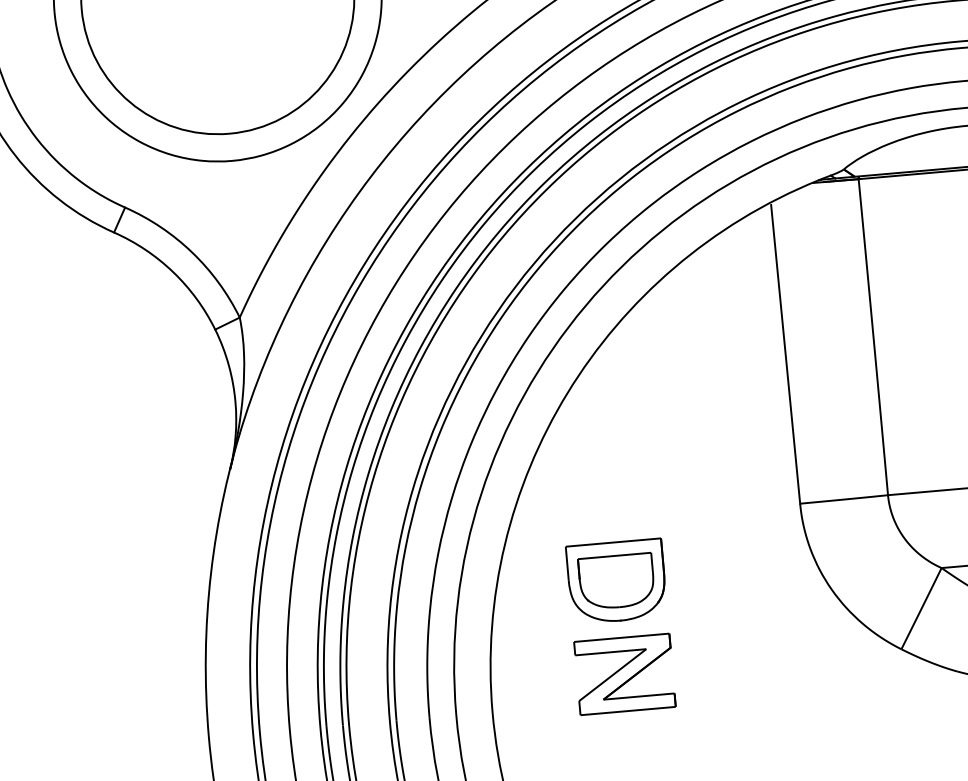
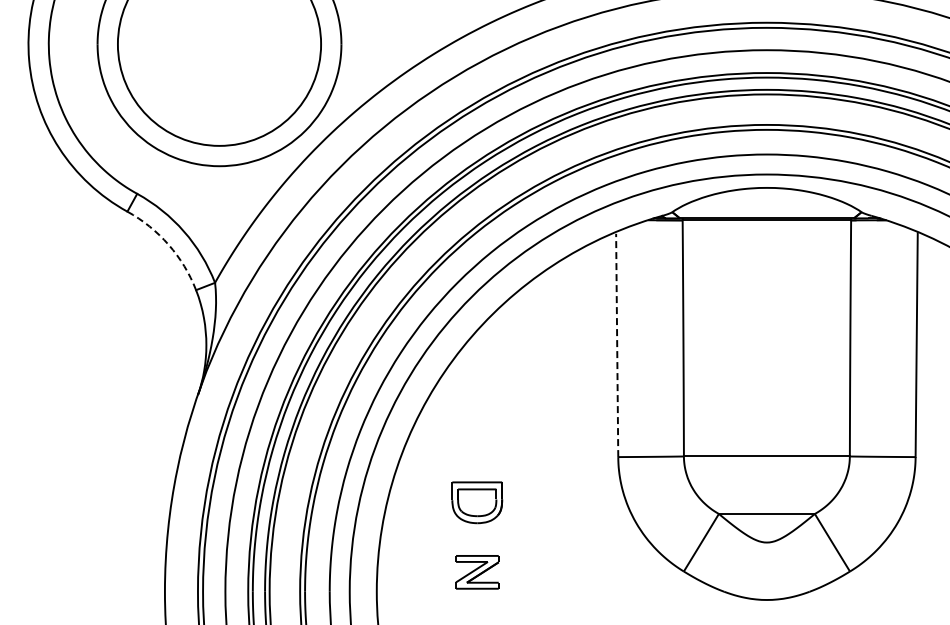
arc: (172, 271) -> (168, 244), solid -> dashed
line: (786, 354) -> (617, 345), solid -> dashed
part: (615, 581) -> (476, 502), size x0.7
part: (625, 674) -> (477, 572), size x0.6

